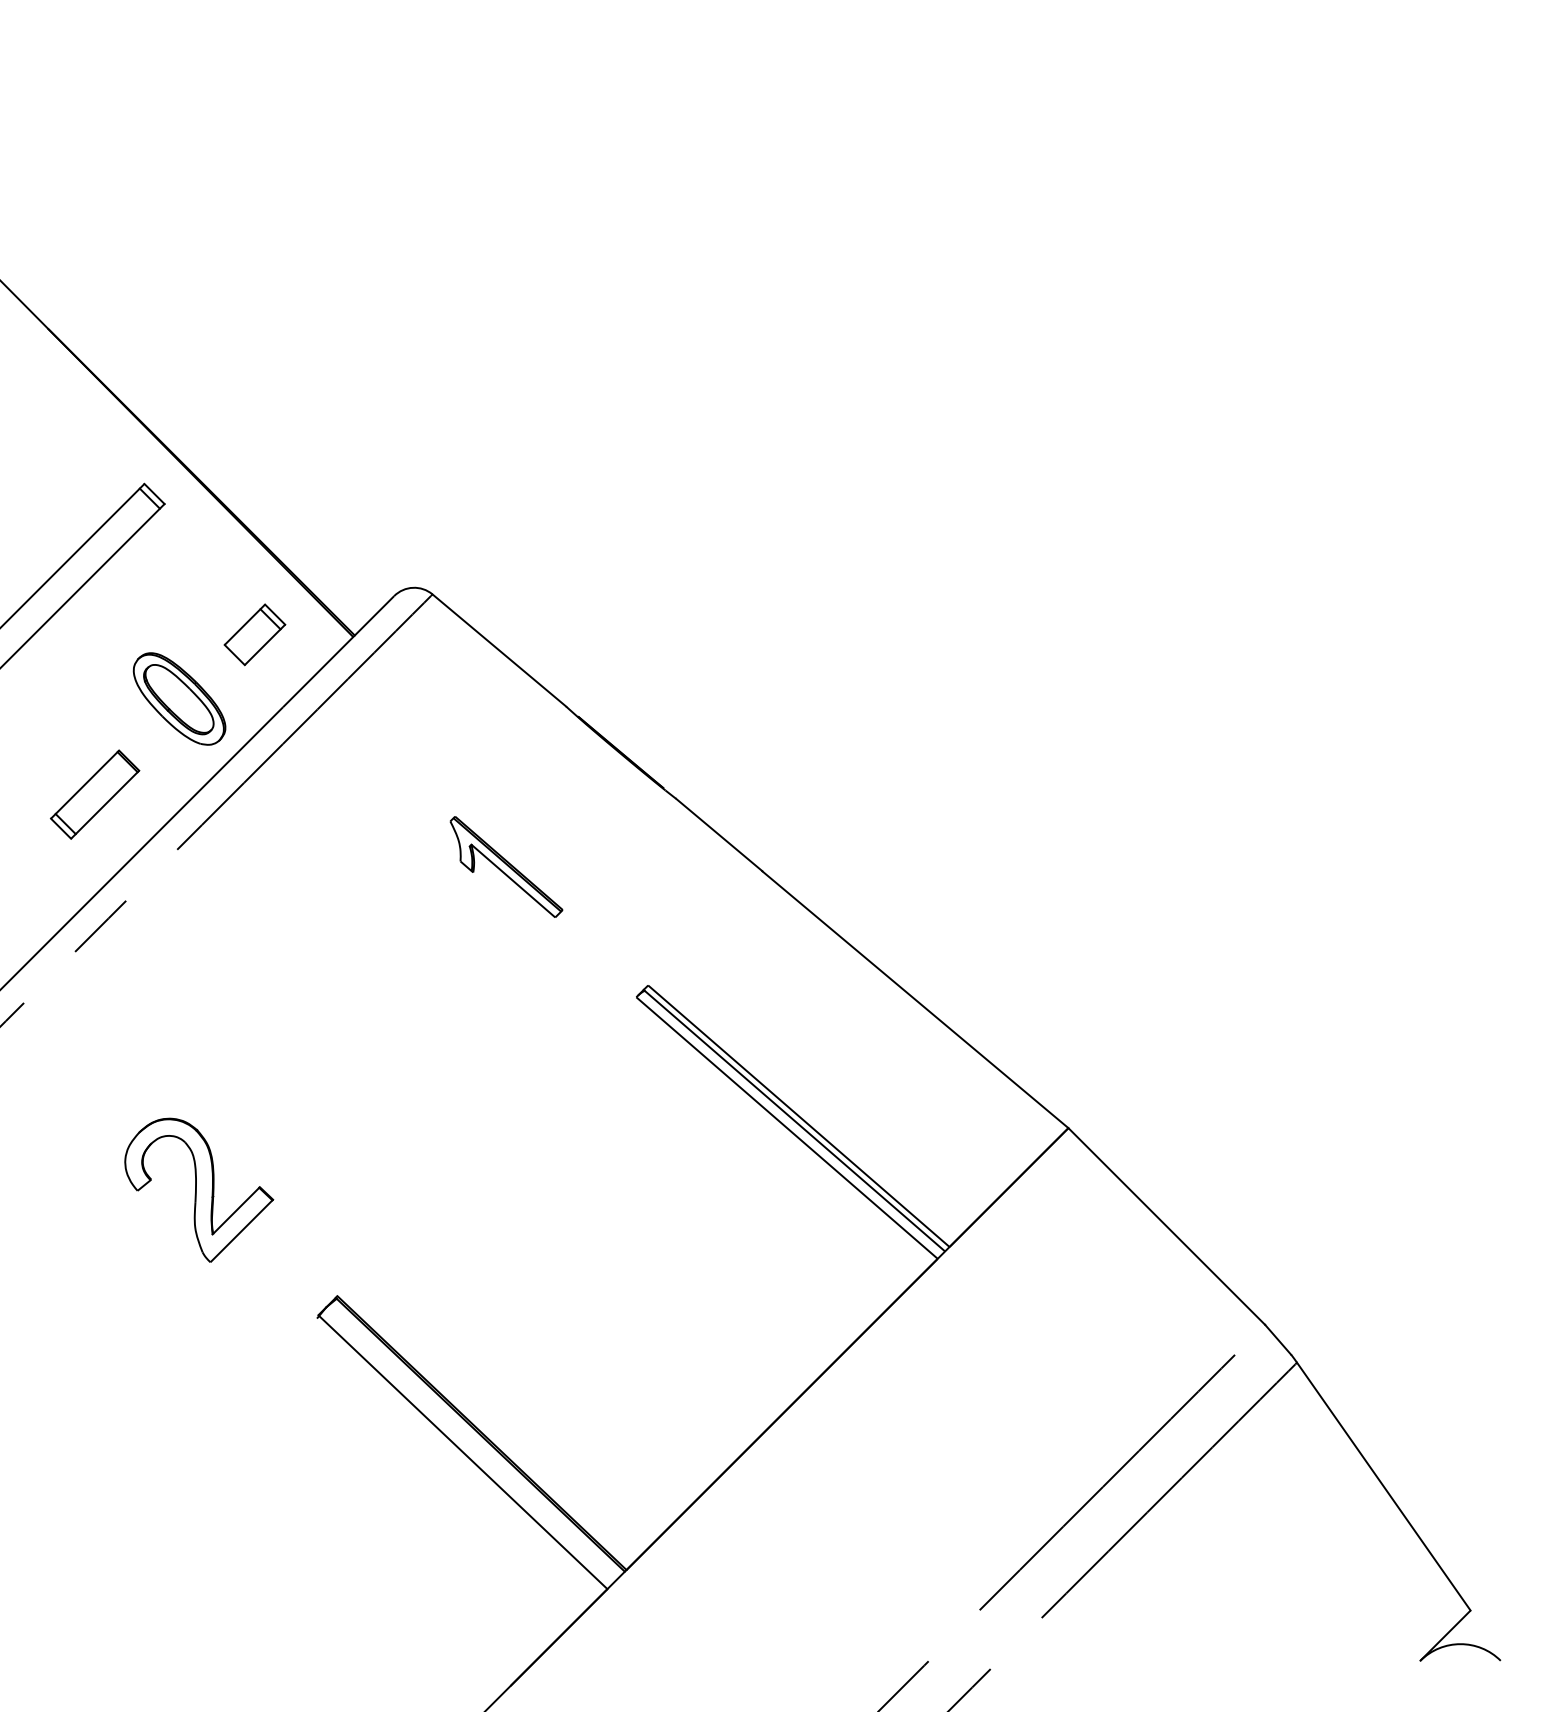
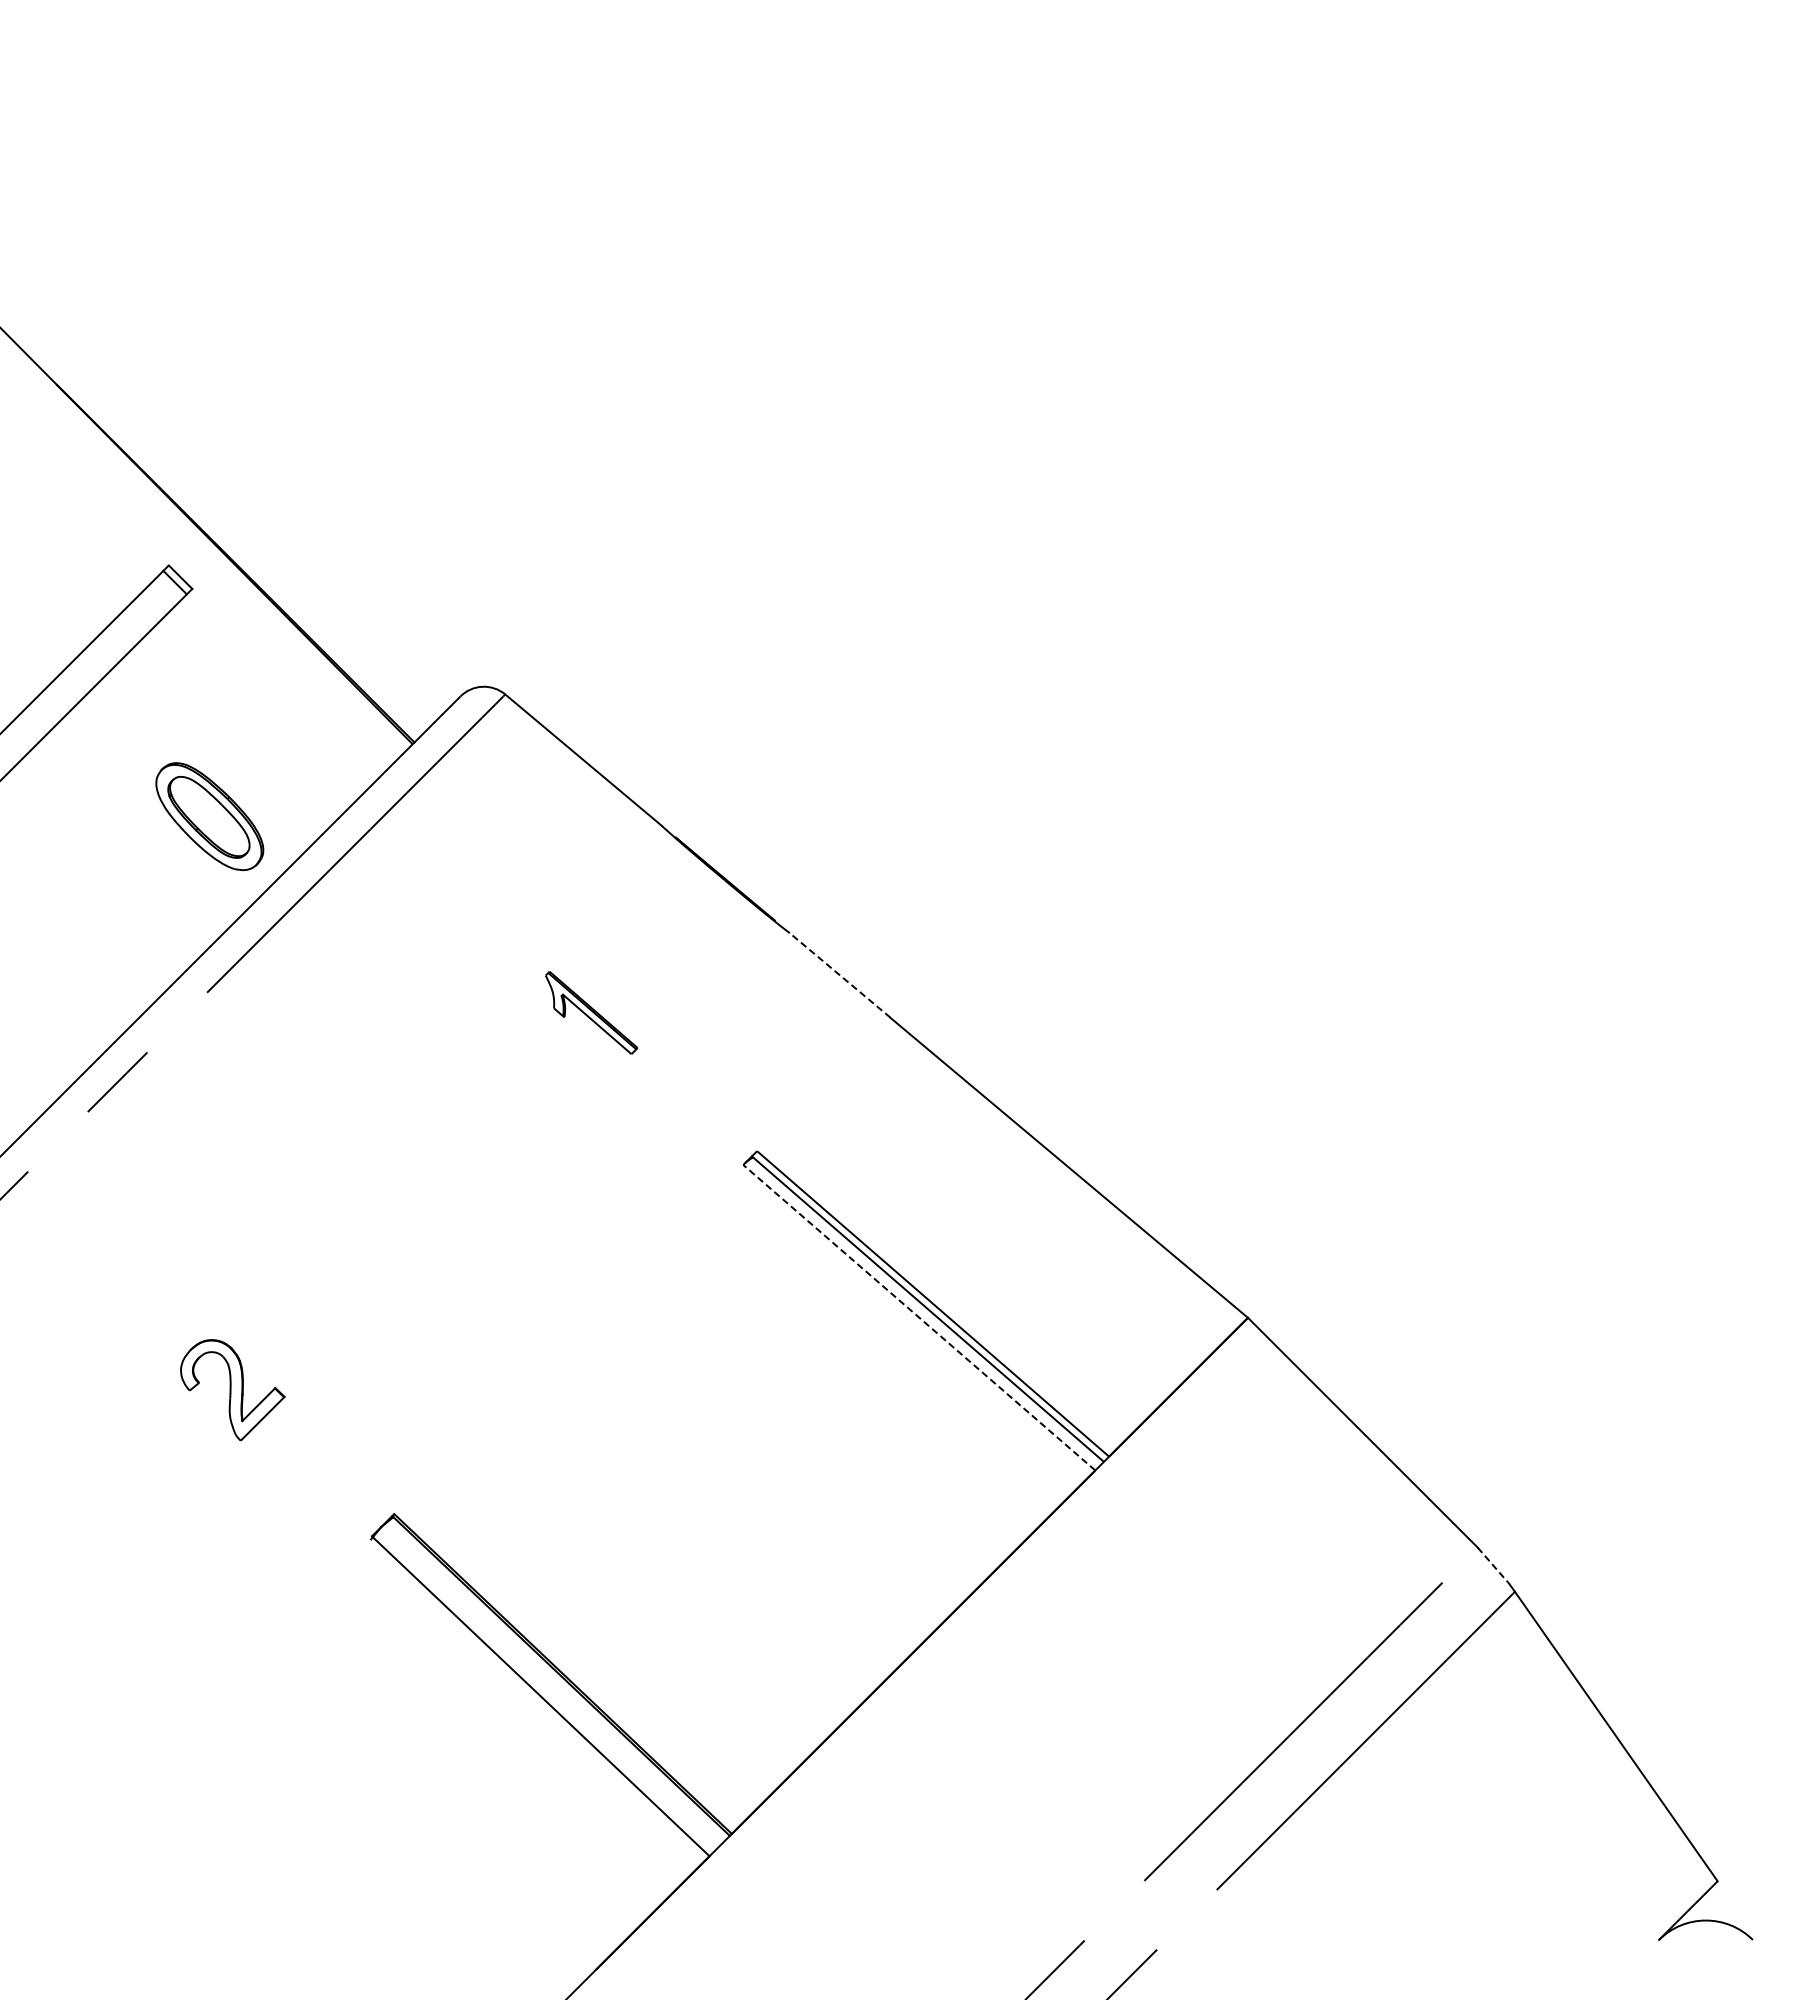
part: (254, 634) -> (297, 741), removed
part: (94, 793) -> (110, 927), removed
line: (719, 835) -> (840, 975), solid -> dashed
part: (506, 866) -> (591, 1012), size x0.7
line: (787, 1128) -> (919, 1318), solid -> dashed
part: (198, 1189) -> (232, 1389), size x0.6
line: (1278, 1340) -> (1493, 1565), solid -> dashed

